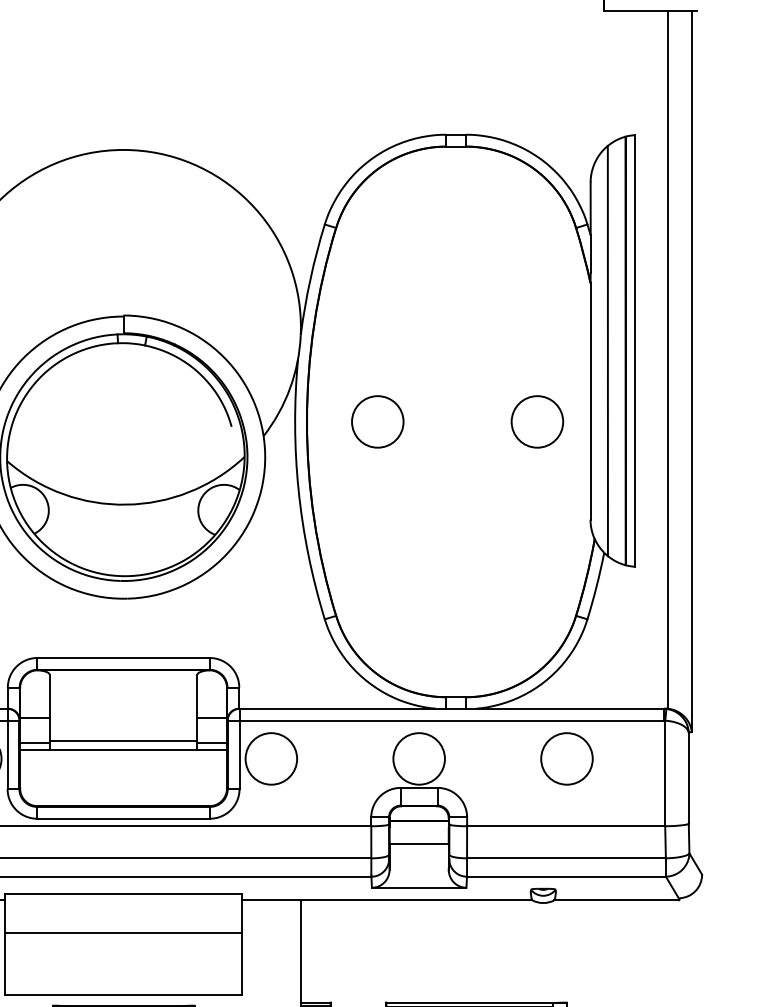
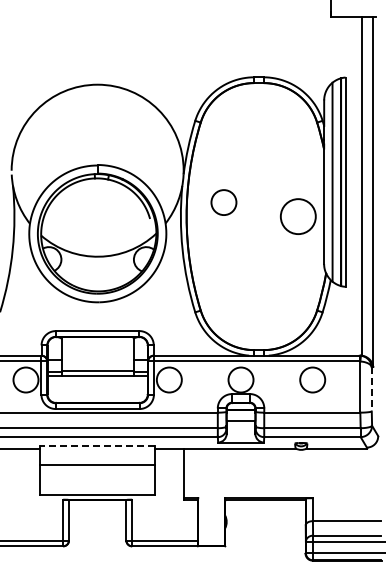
circle: (376, 421) -> (223, 202), moved
circle: (537, 421) -> (298, 216), size x1.4
line: (688, 778) -> (371, 389), solid -> dashed
line: (123, 893) -> (97, 445), solid -> dashed

